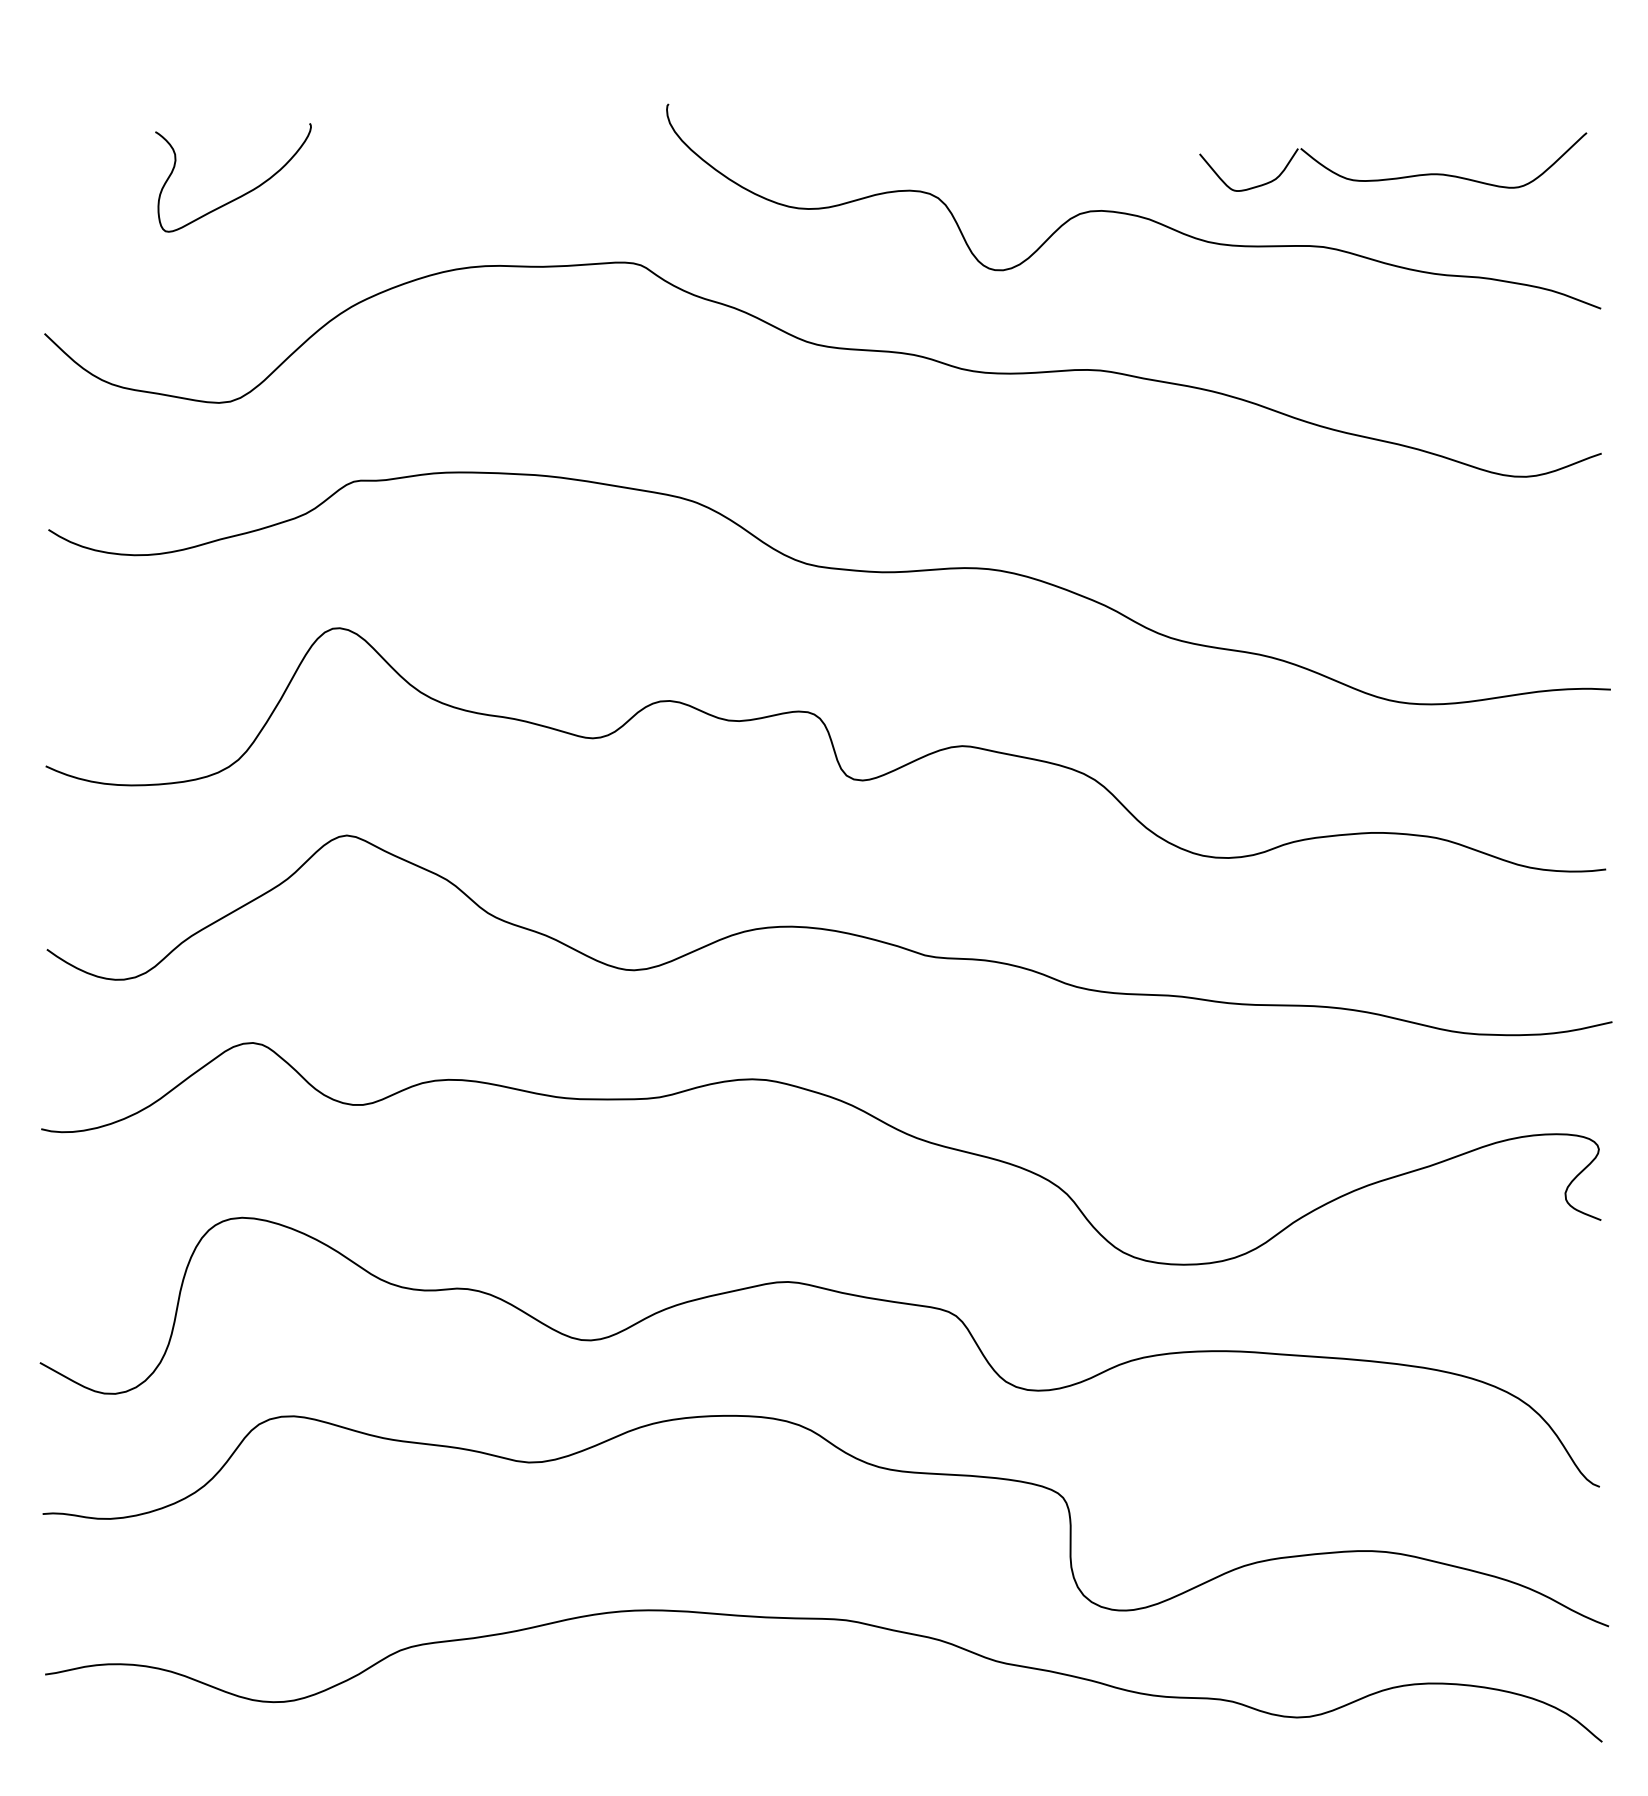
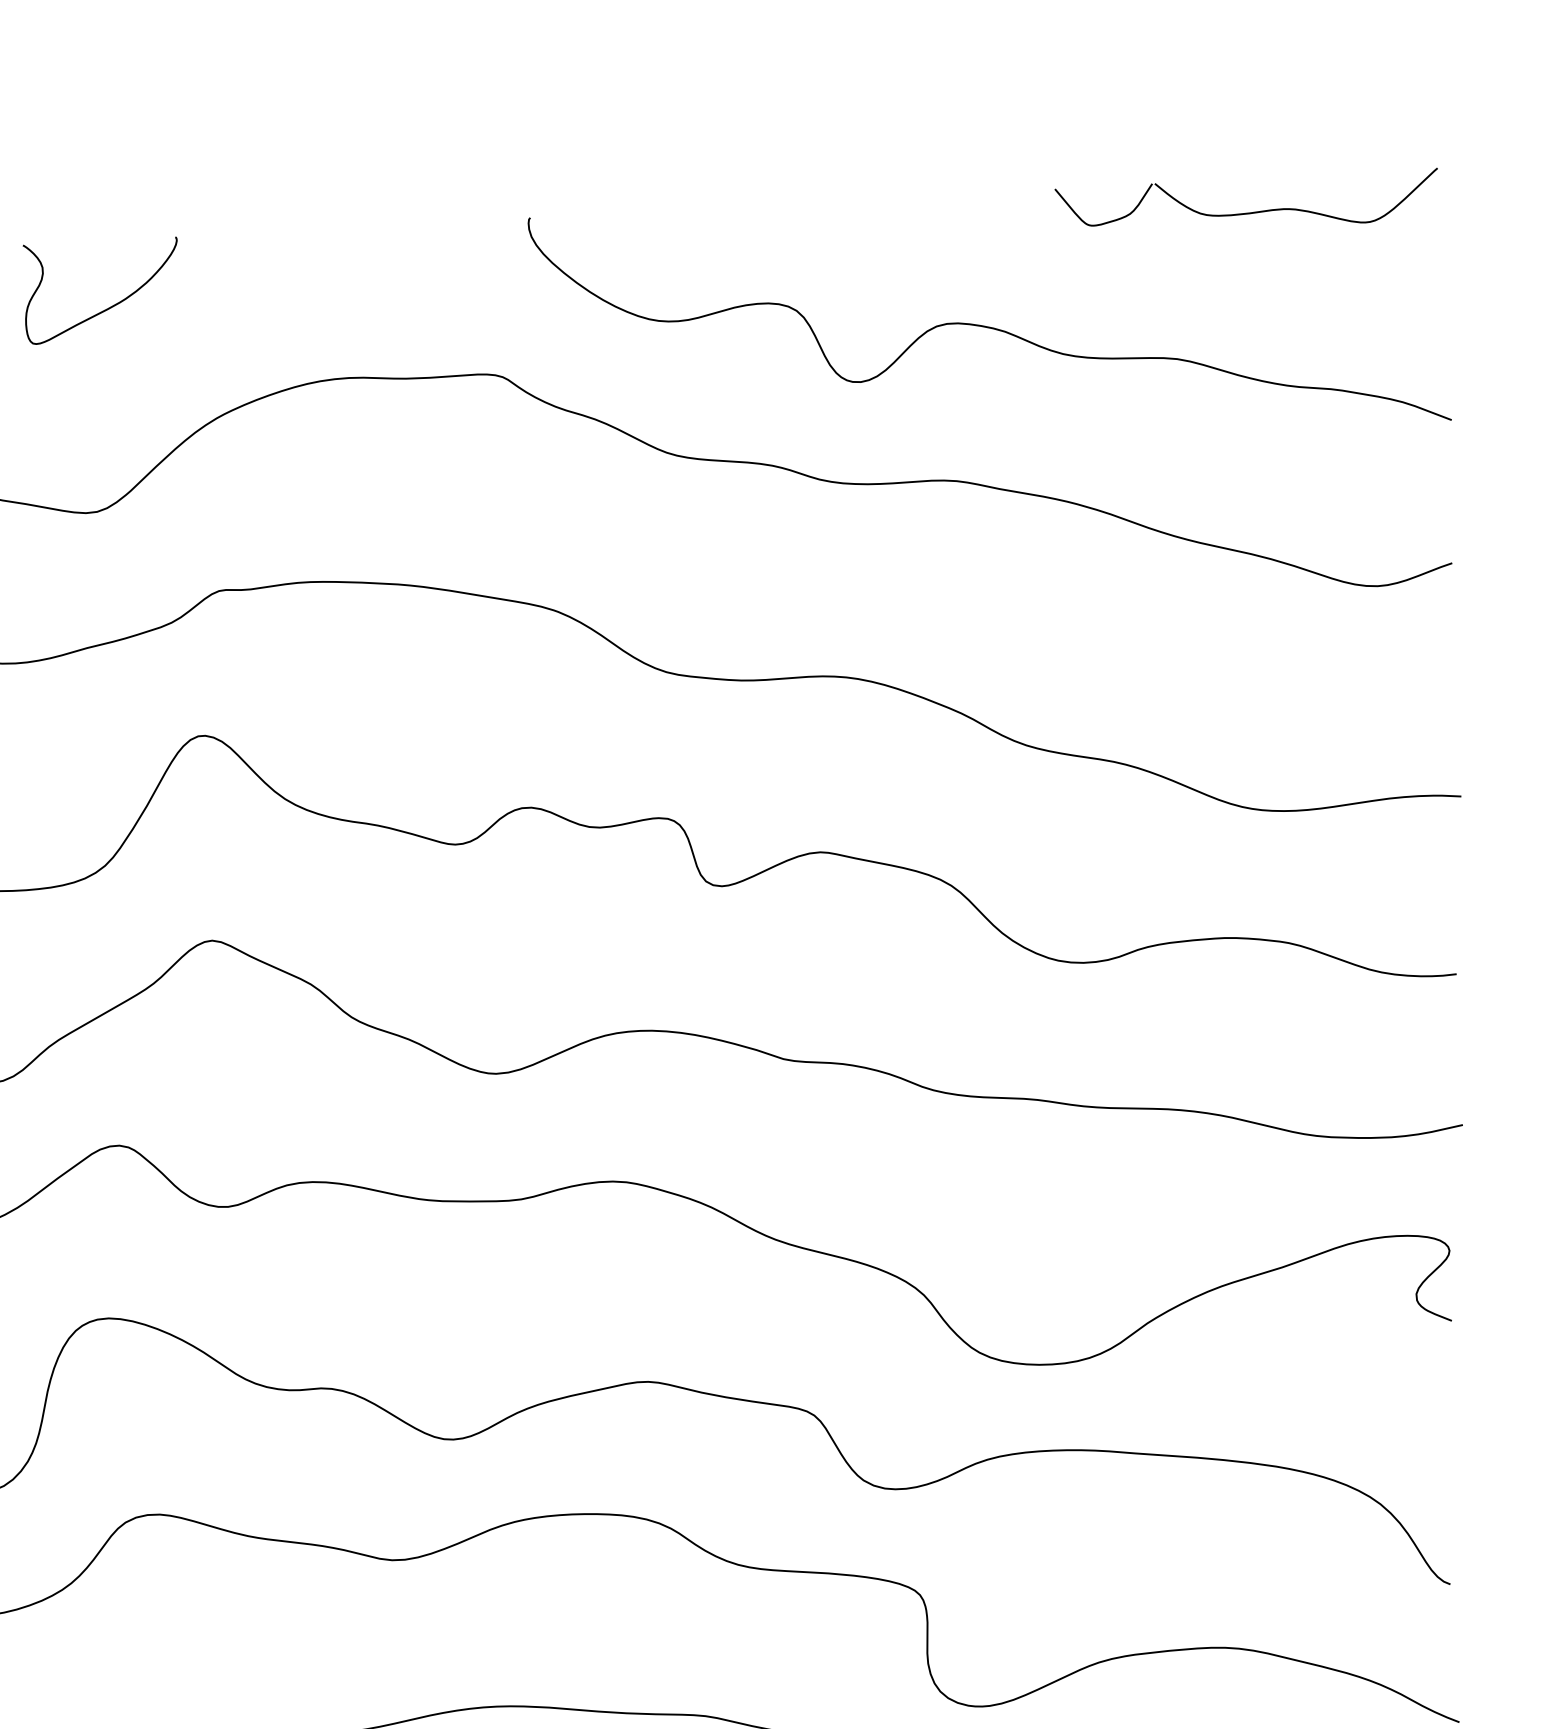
part: (1394, 177) -> (1247, 212), moved

